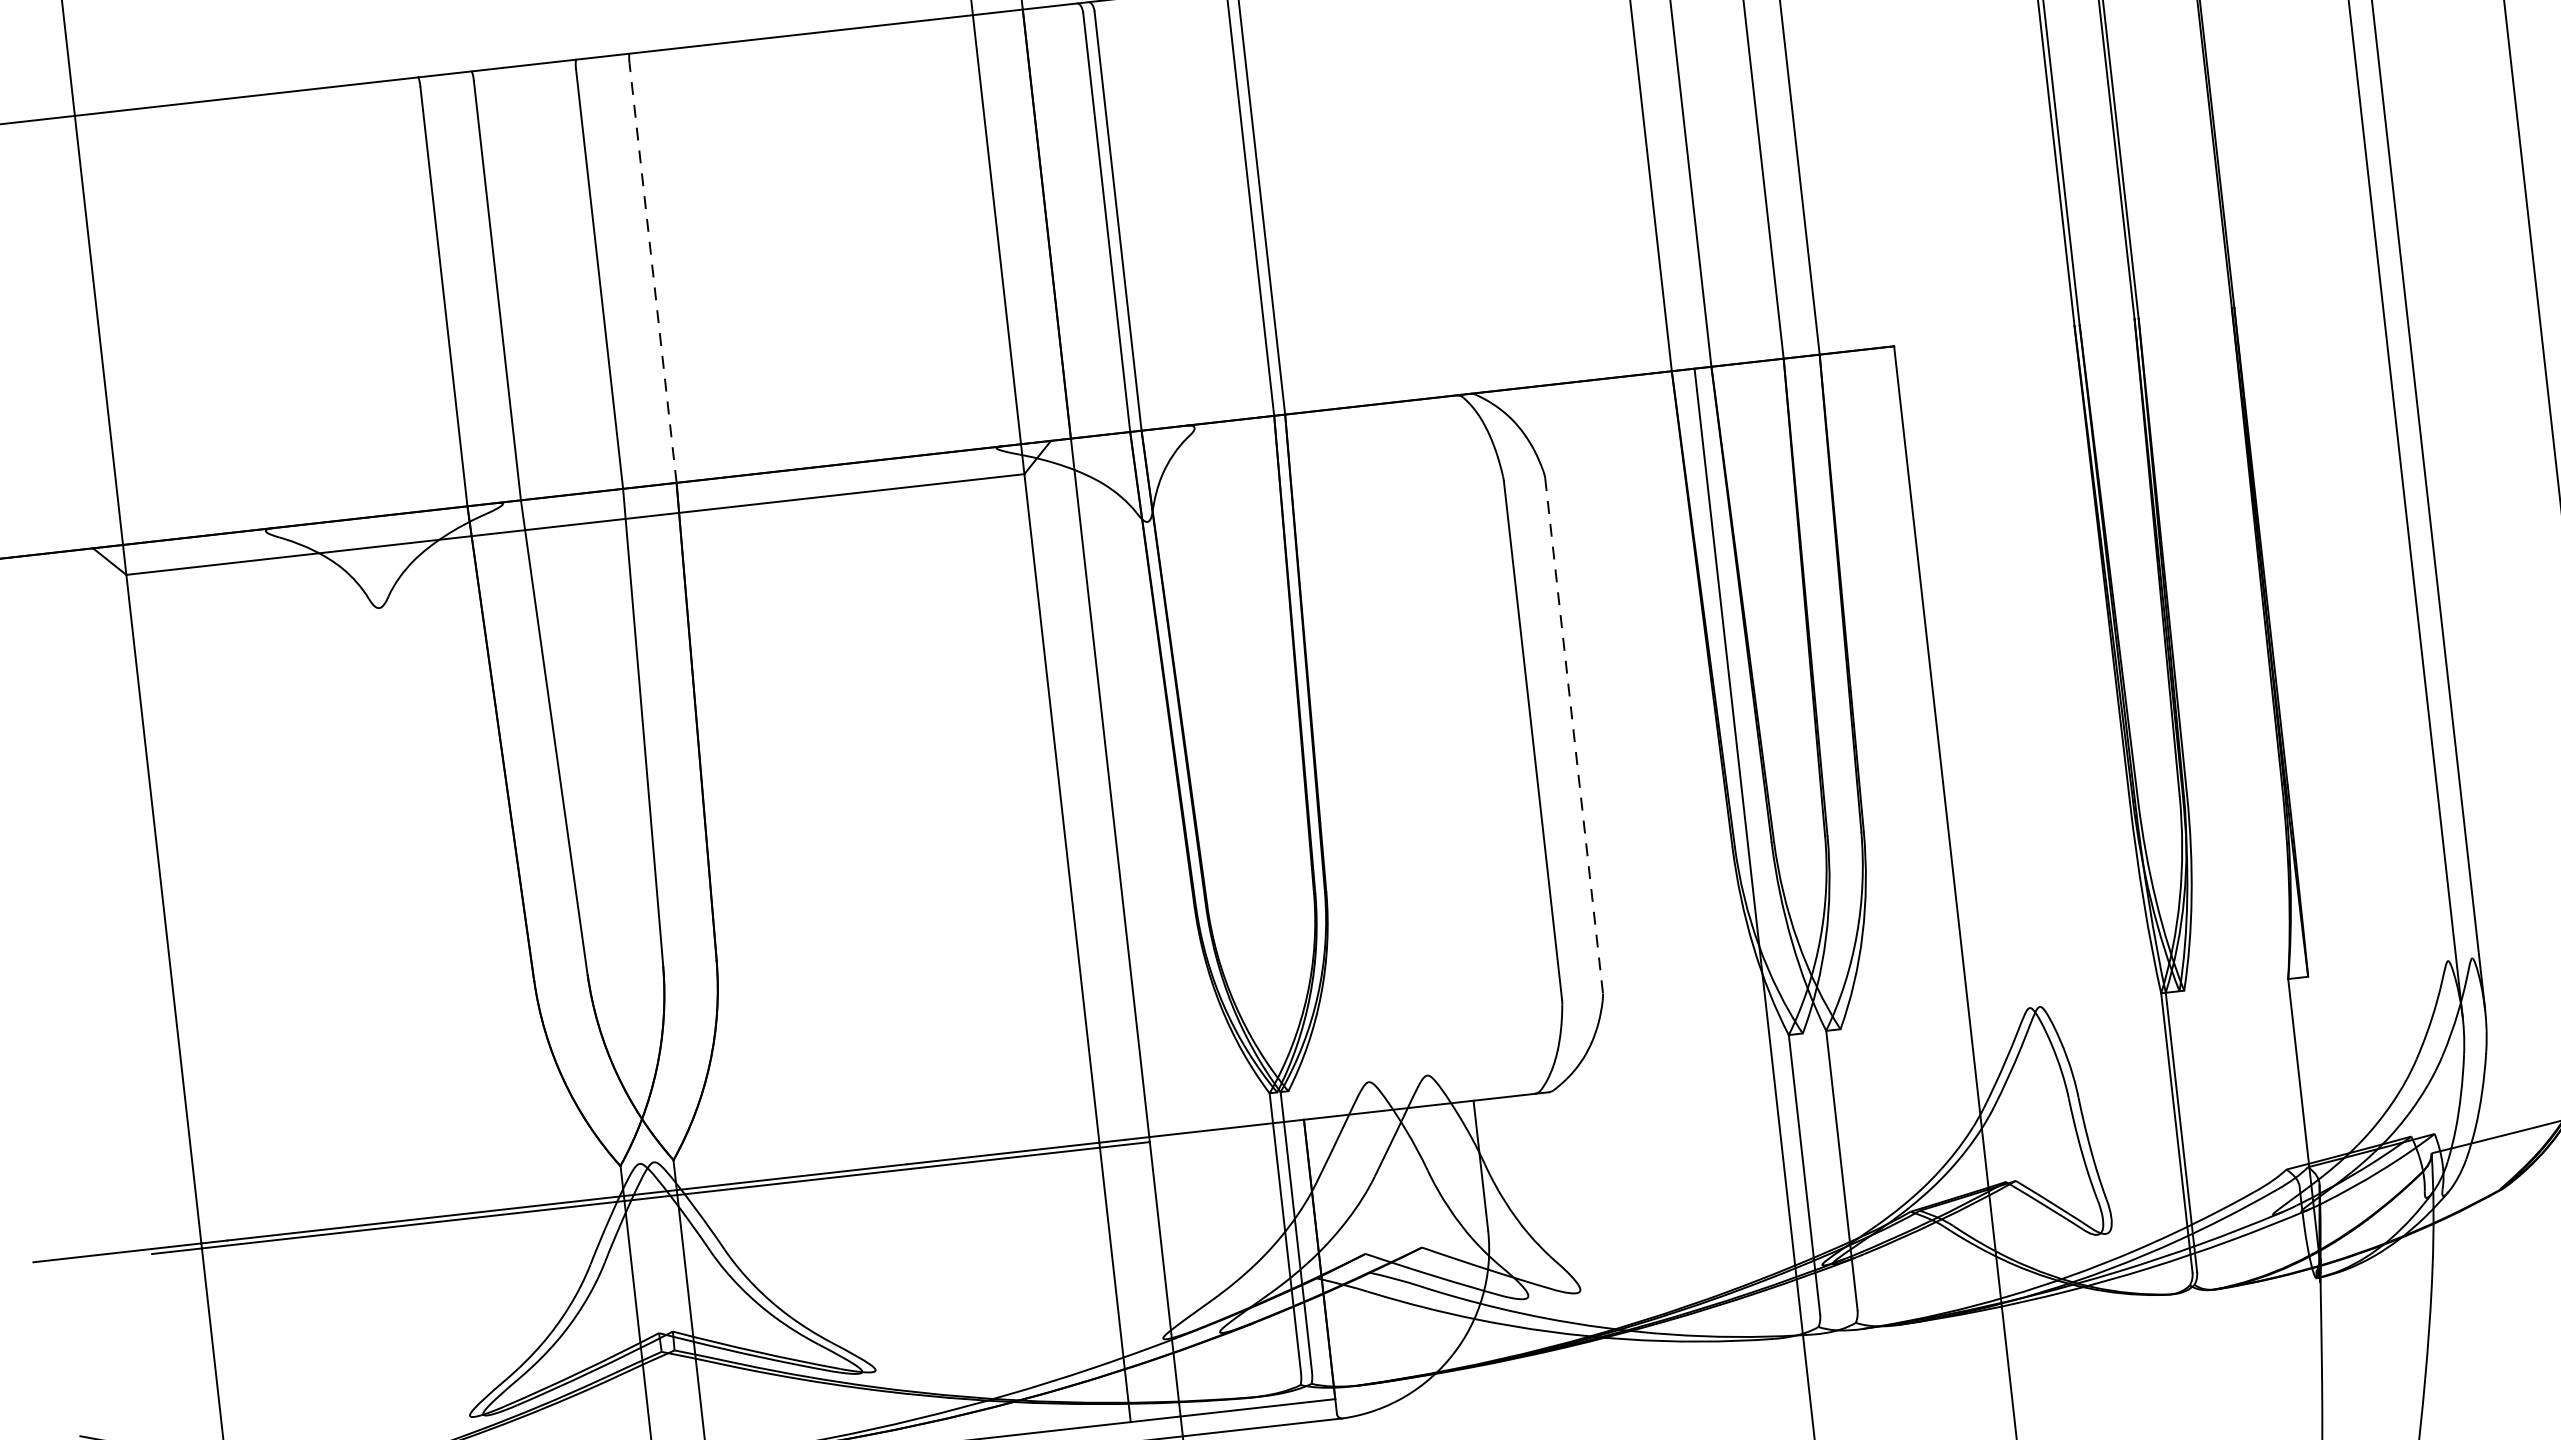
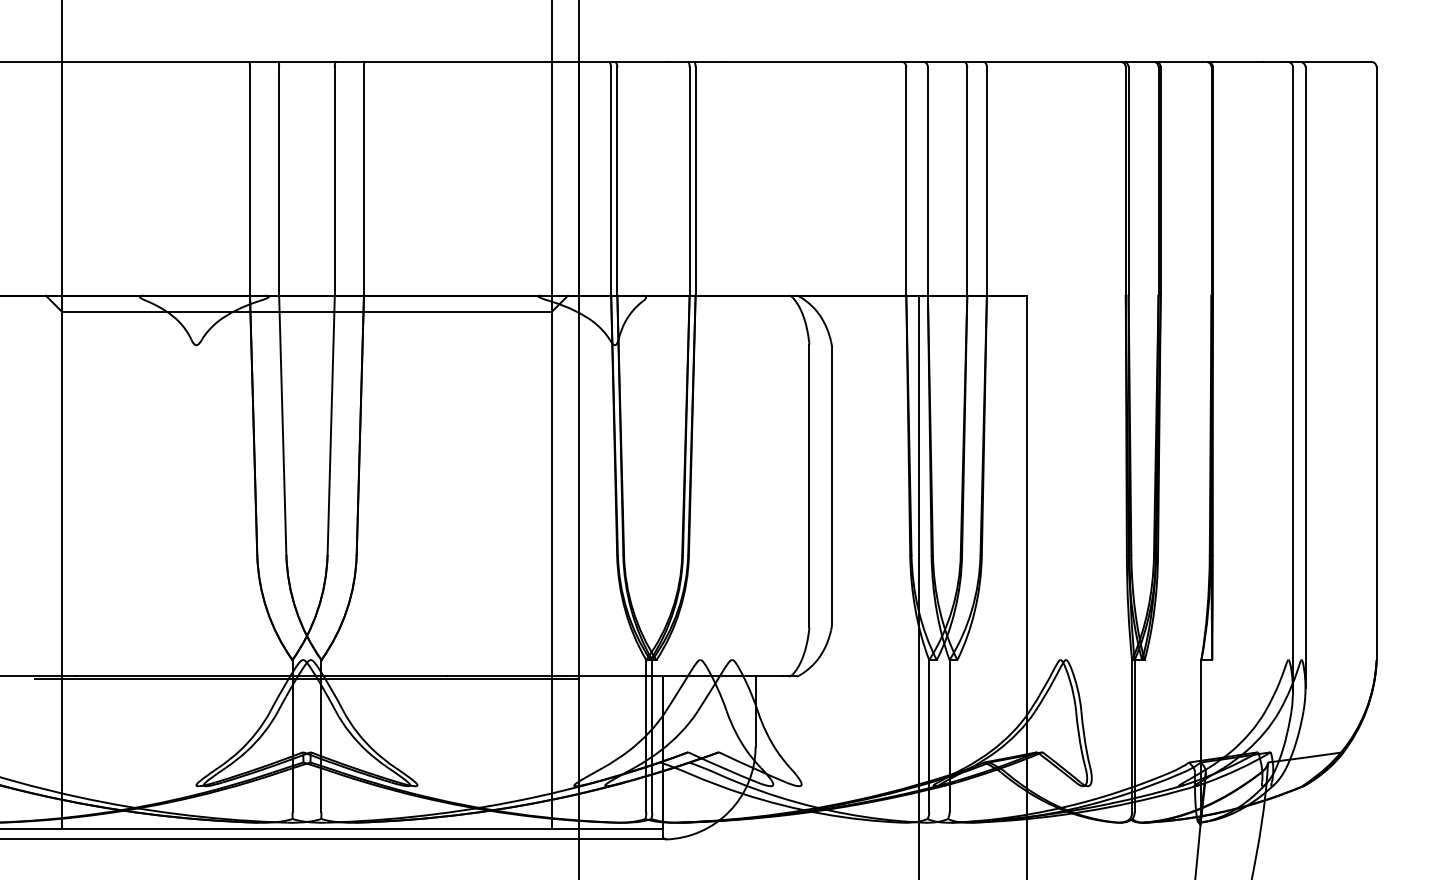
line: (652, 273) -> (363, 181), dashed -> solid
line: (1573, 736) -> (831, 486), dashed -> solid

